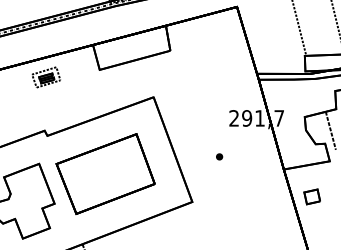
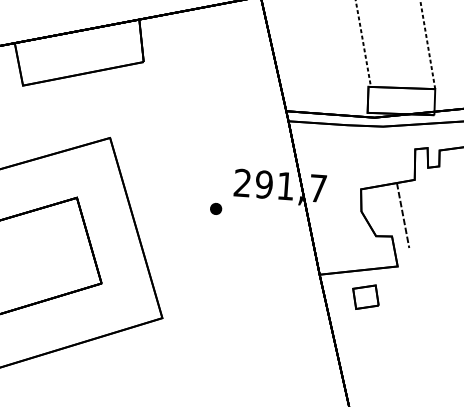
part: (219, 156) -> (216, 208), moved
part: (311, 196) -> (364, 296), moved

